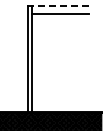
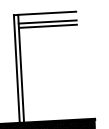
line: (60, 5) -> (46, 13), dashed -> solid
line: (60, 18) -> (47, 26), added

